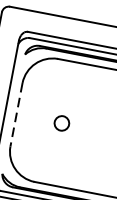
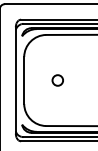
line: (16, 114) -> (24, 80), dashed -> solid

